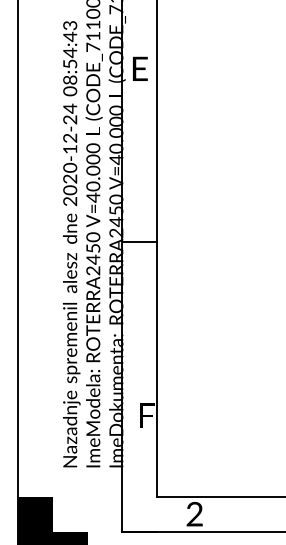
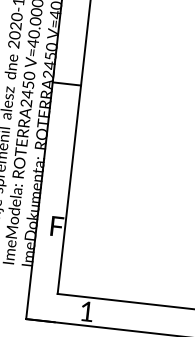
text: (194, 514) -> (86, 311), 2 -> 1

